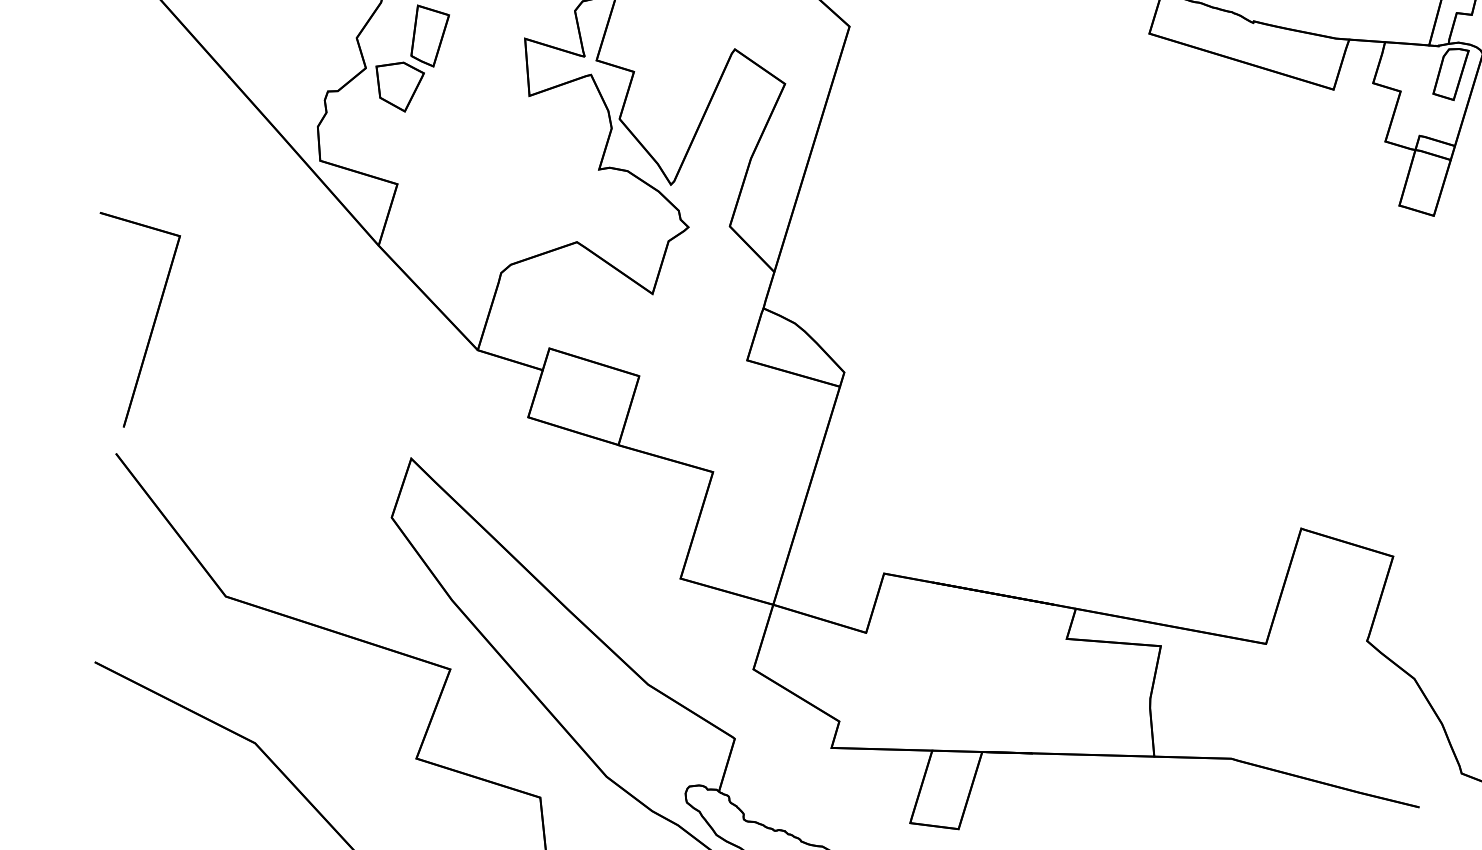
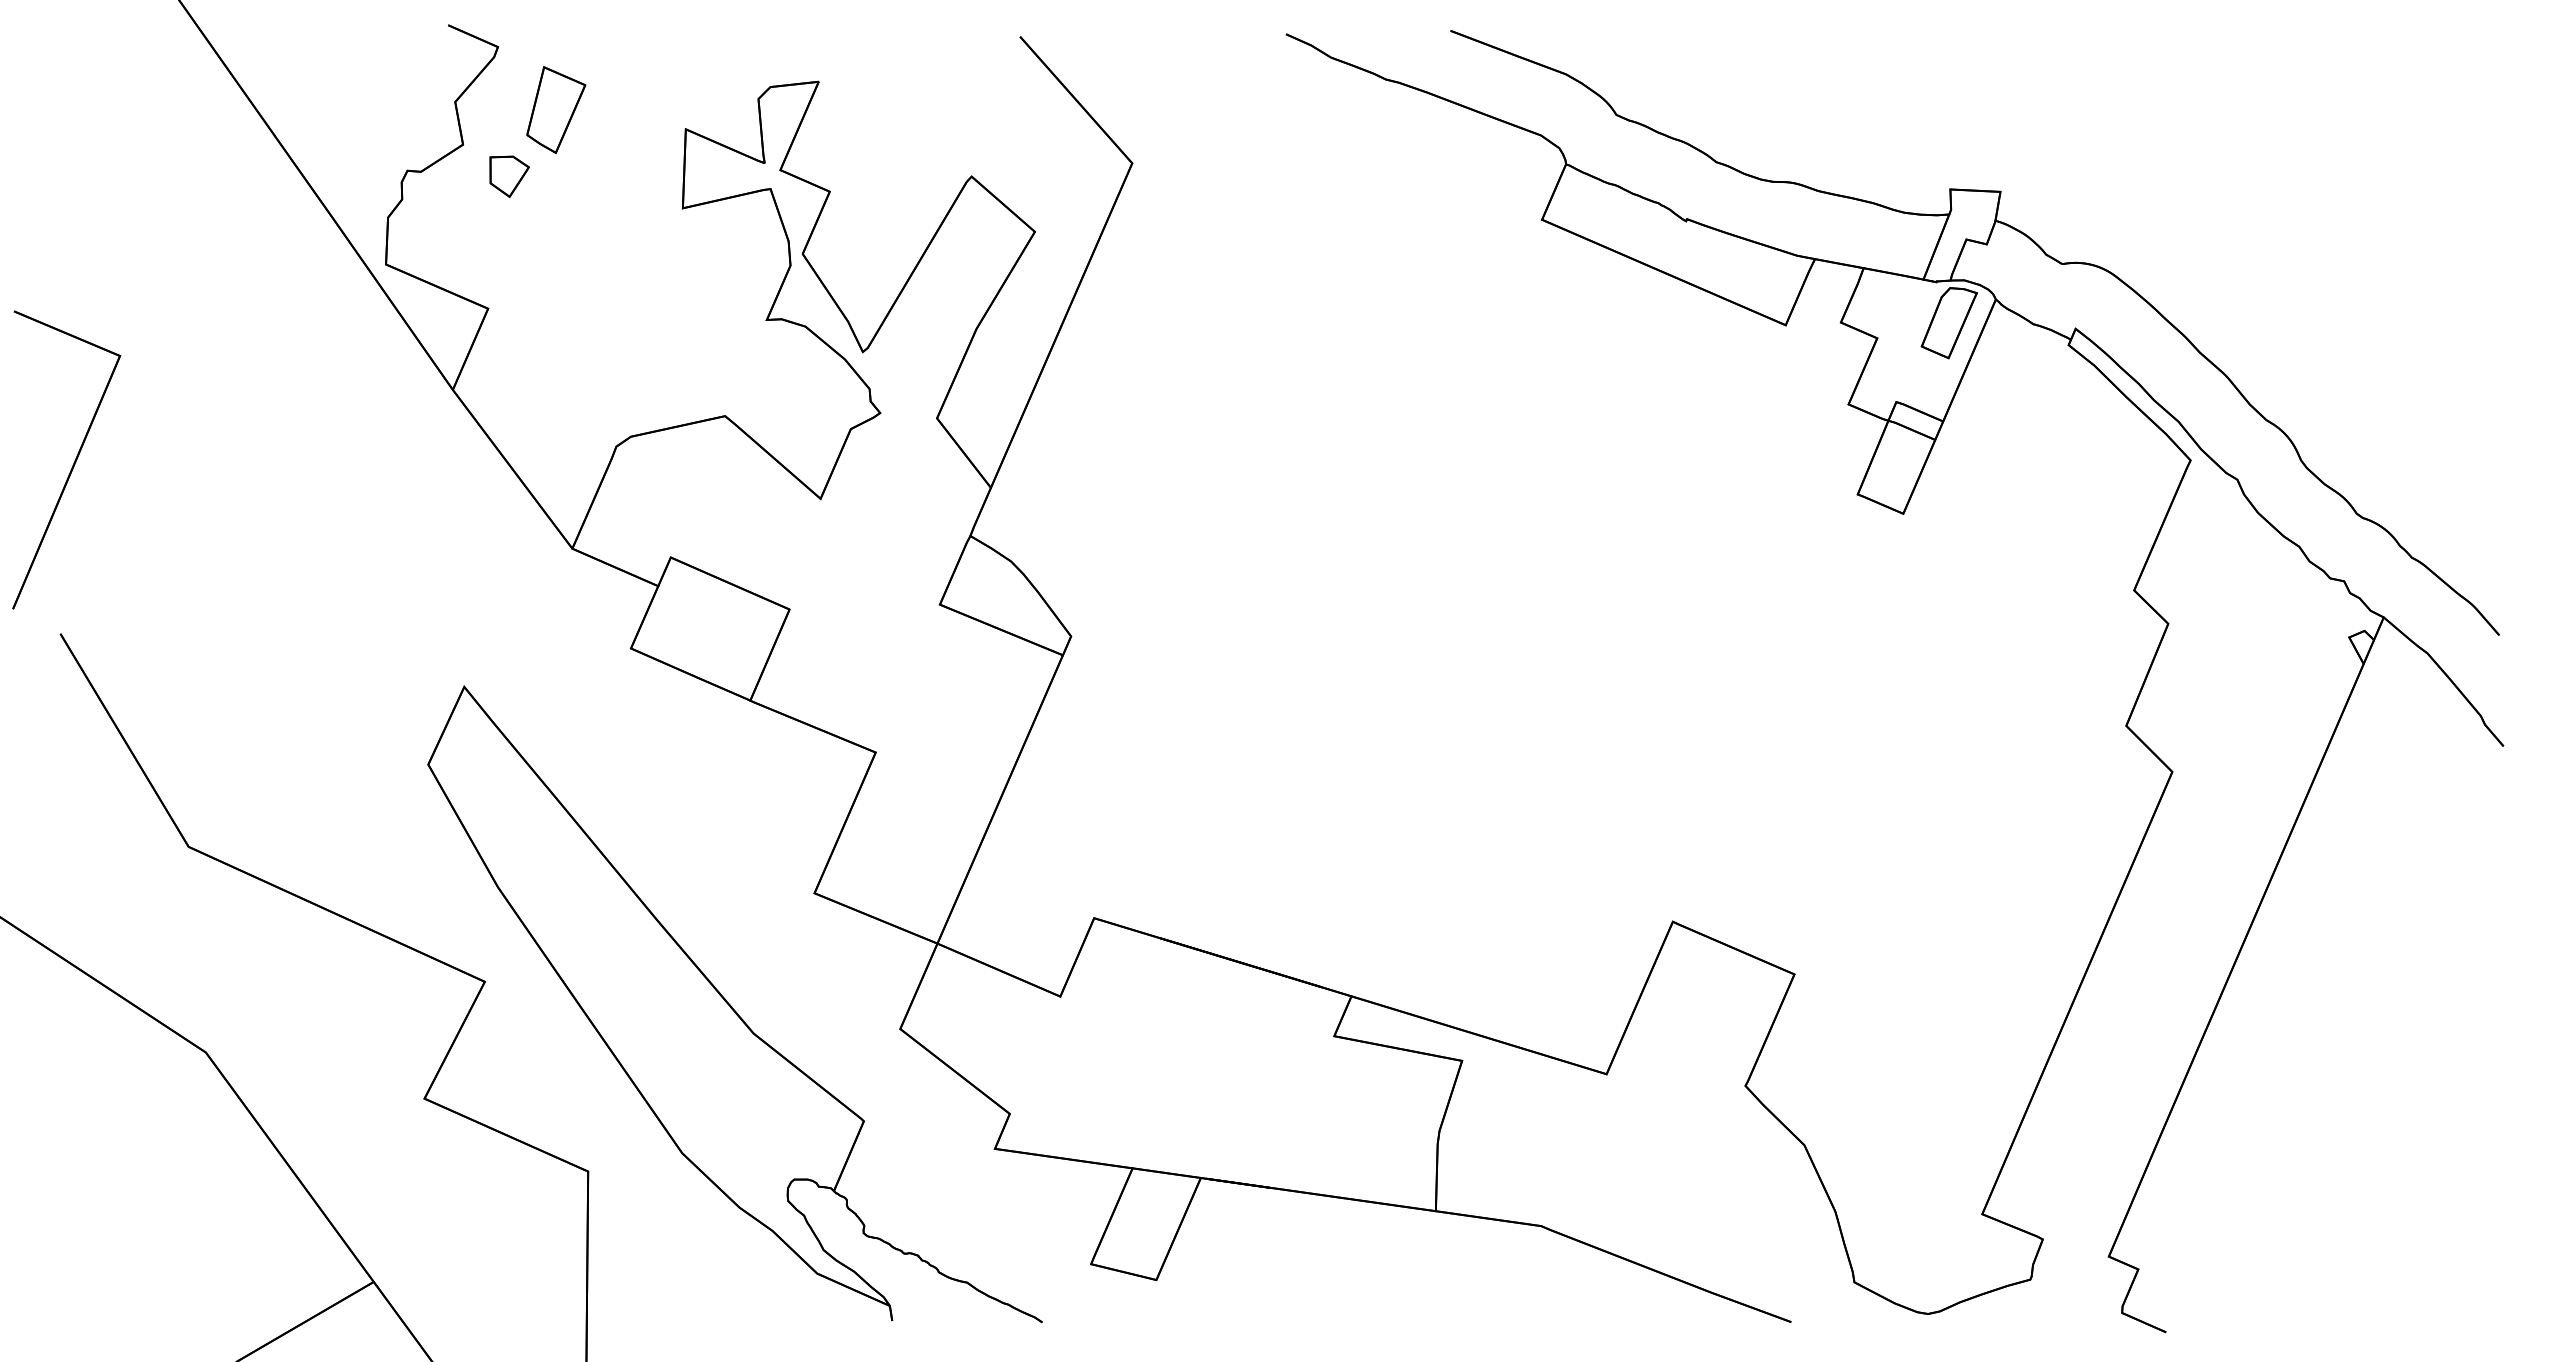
part: (401, 87) -> (509, 176), size x0.6
part: (155, 315) -> (74, 460), moved

